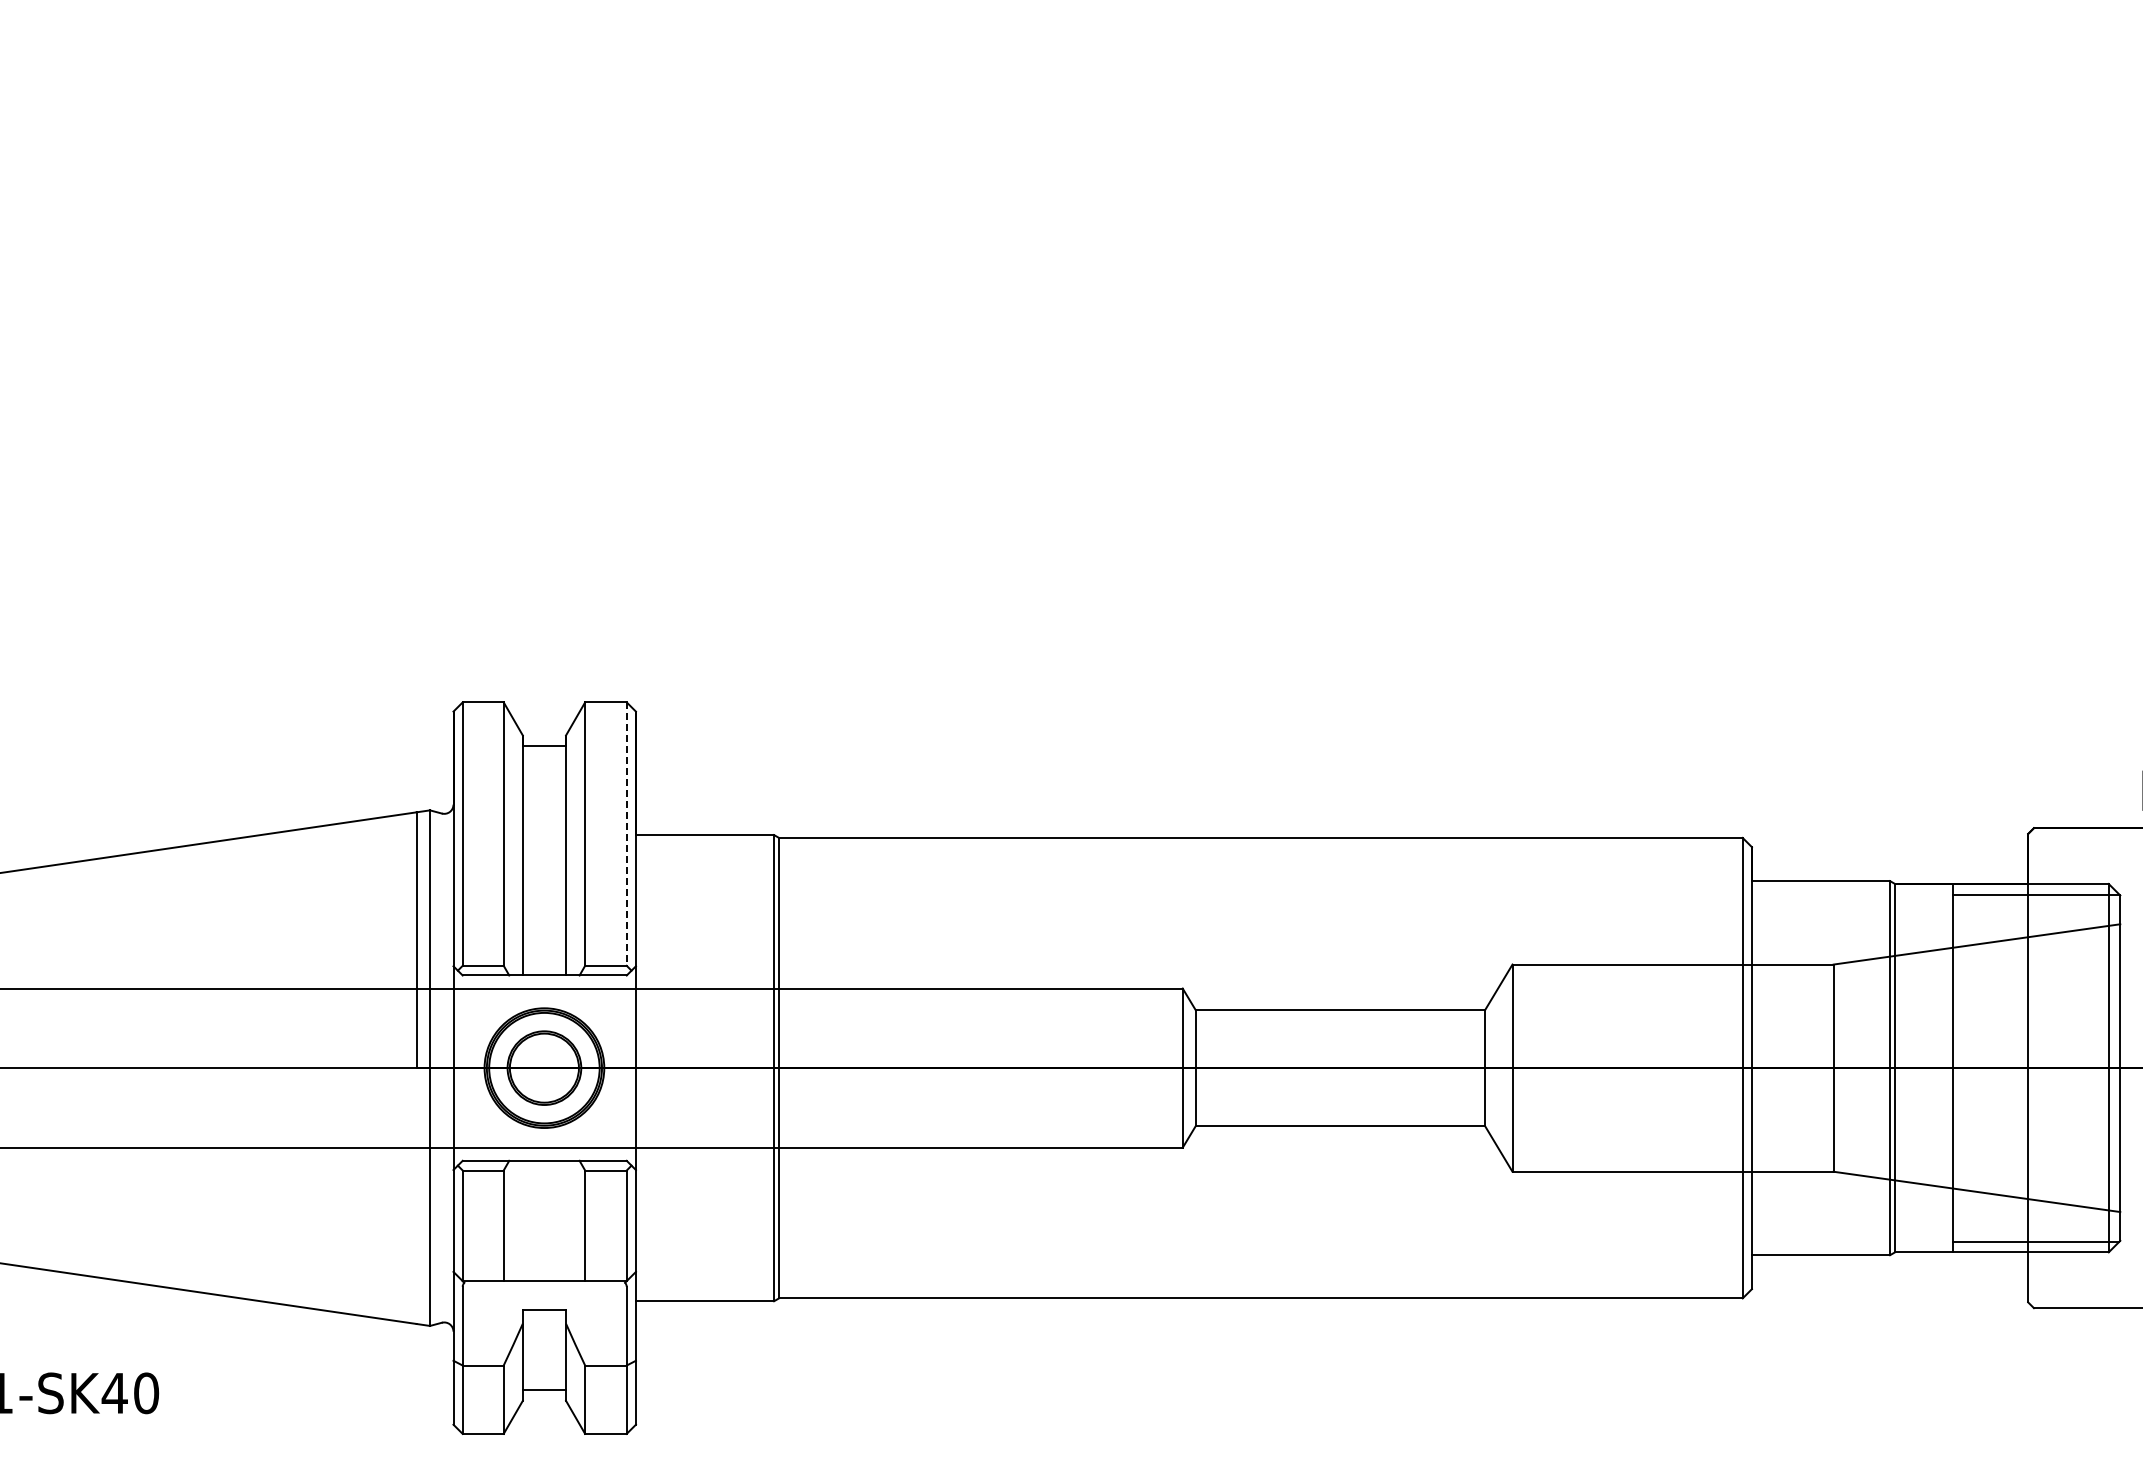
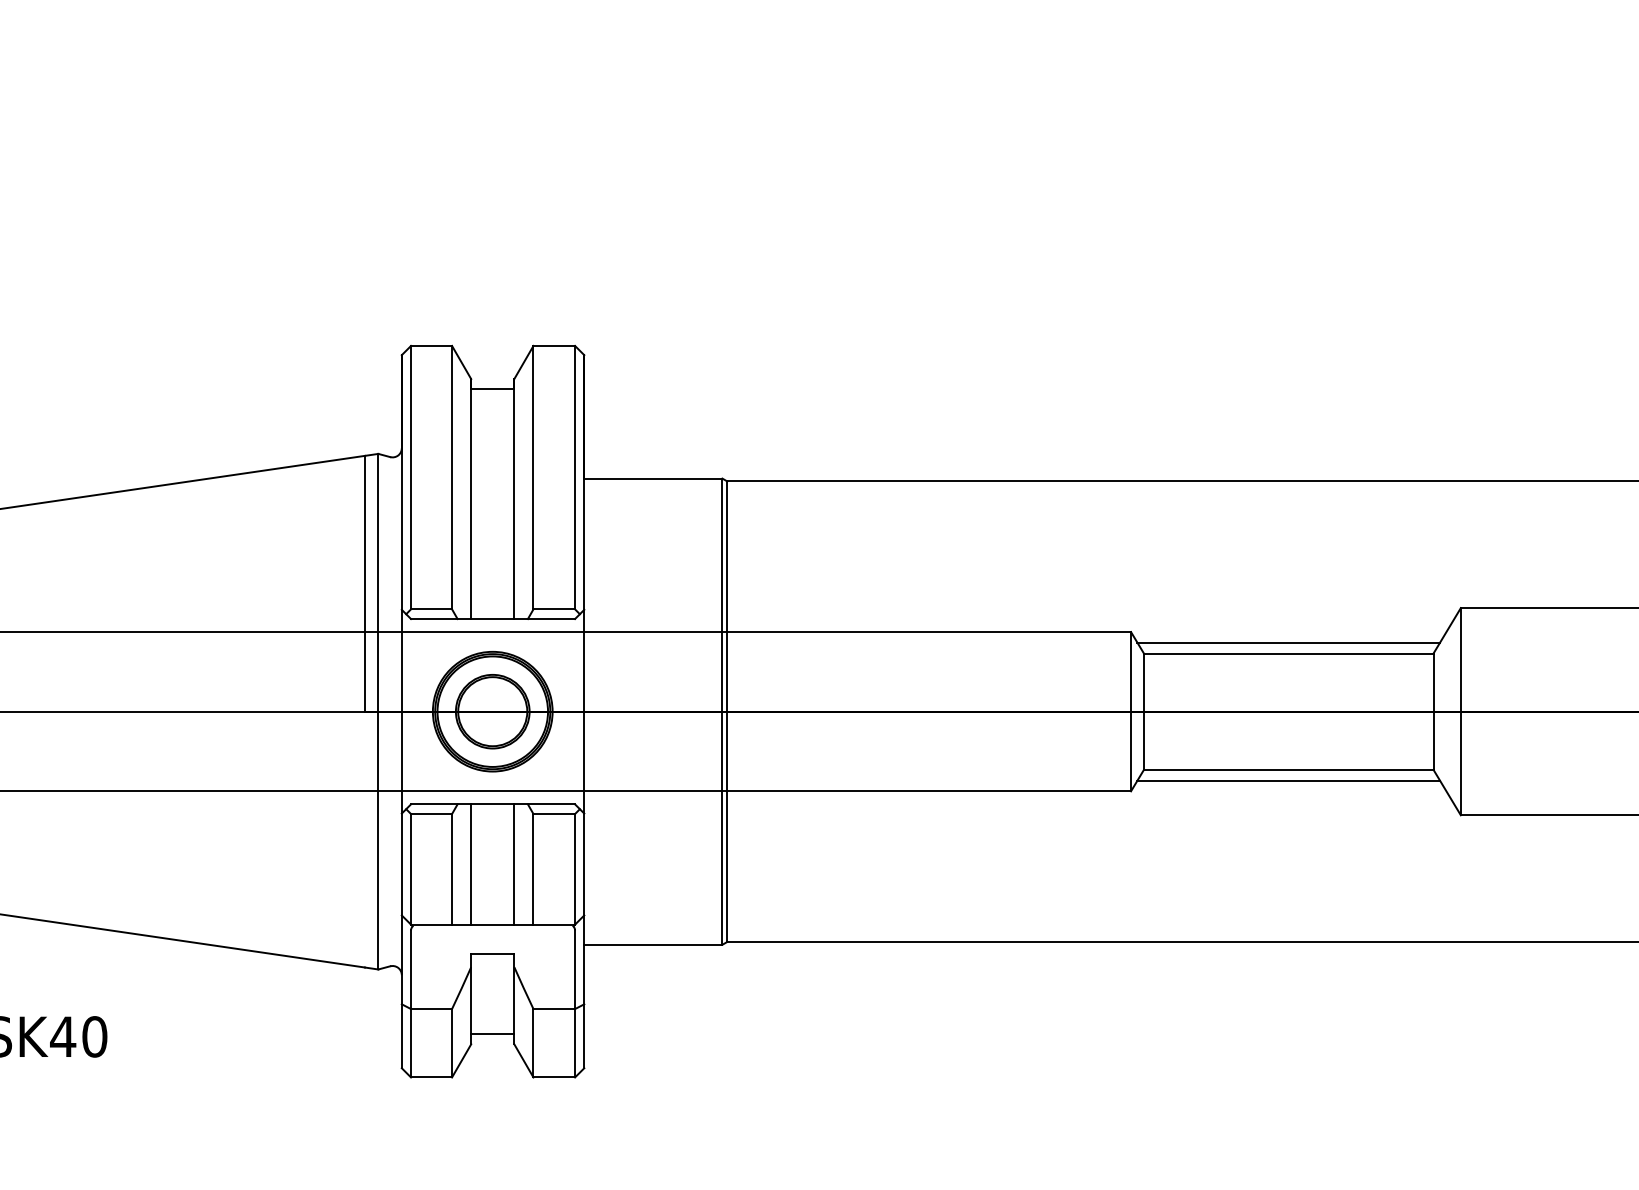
line: (626, 834) -> (574, 478), dashed -> solid
line: (1340, 999) -> (1288, 643), added
line: (1340, 1137) -> (1288, 781), added
line: (522, 1220) -> (470, 864), added
line: (566, 1220) -> (514, 864), added

